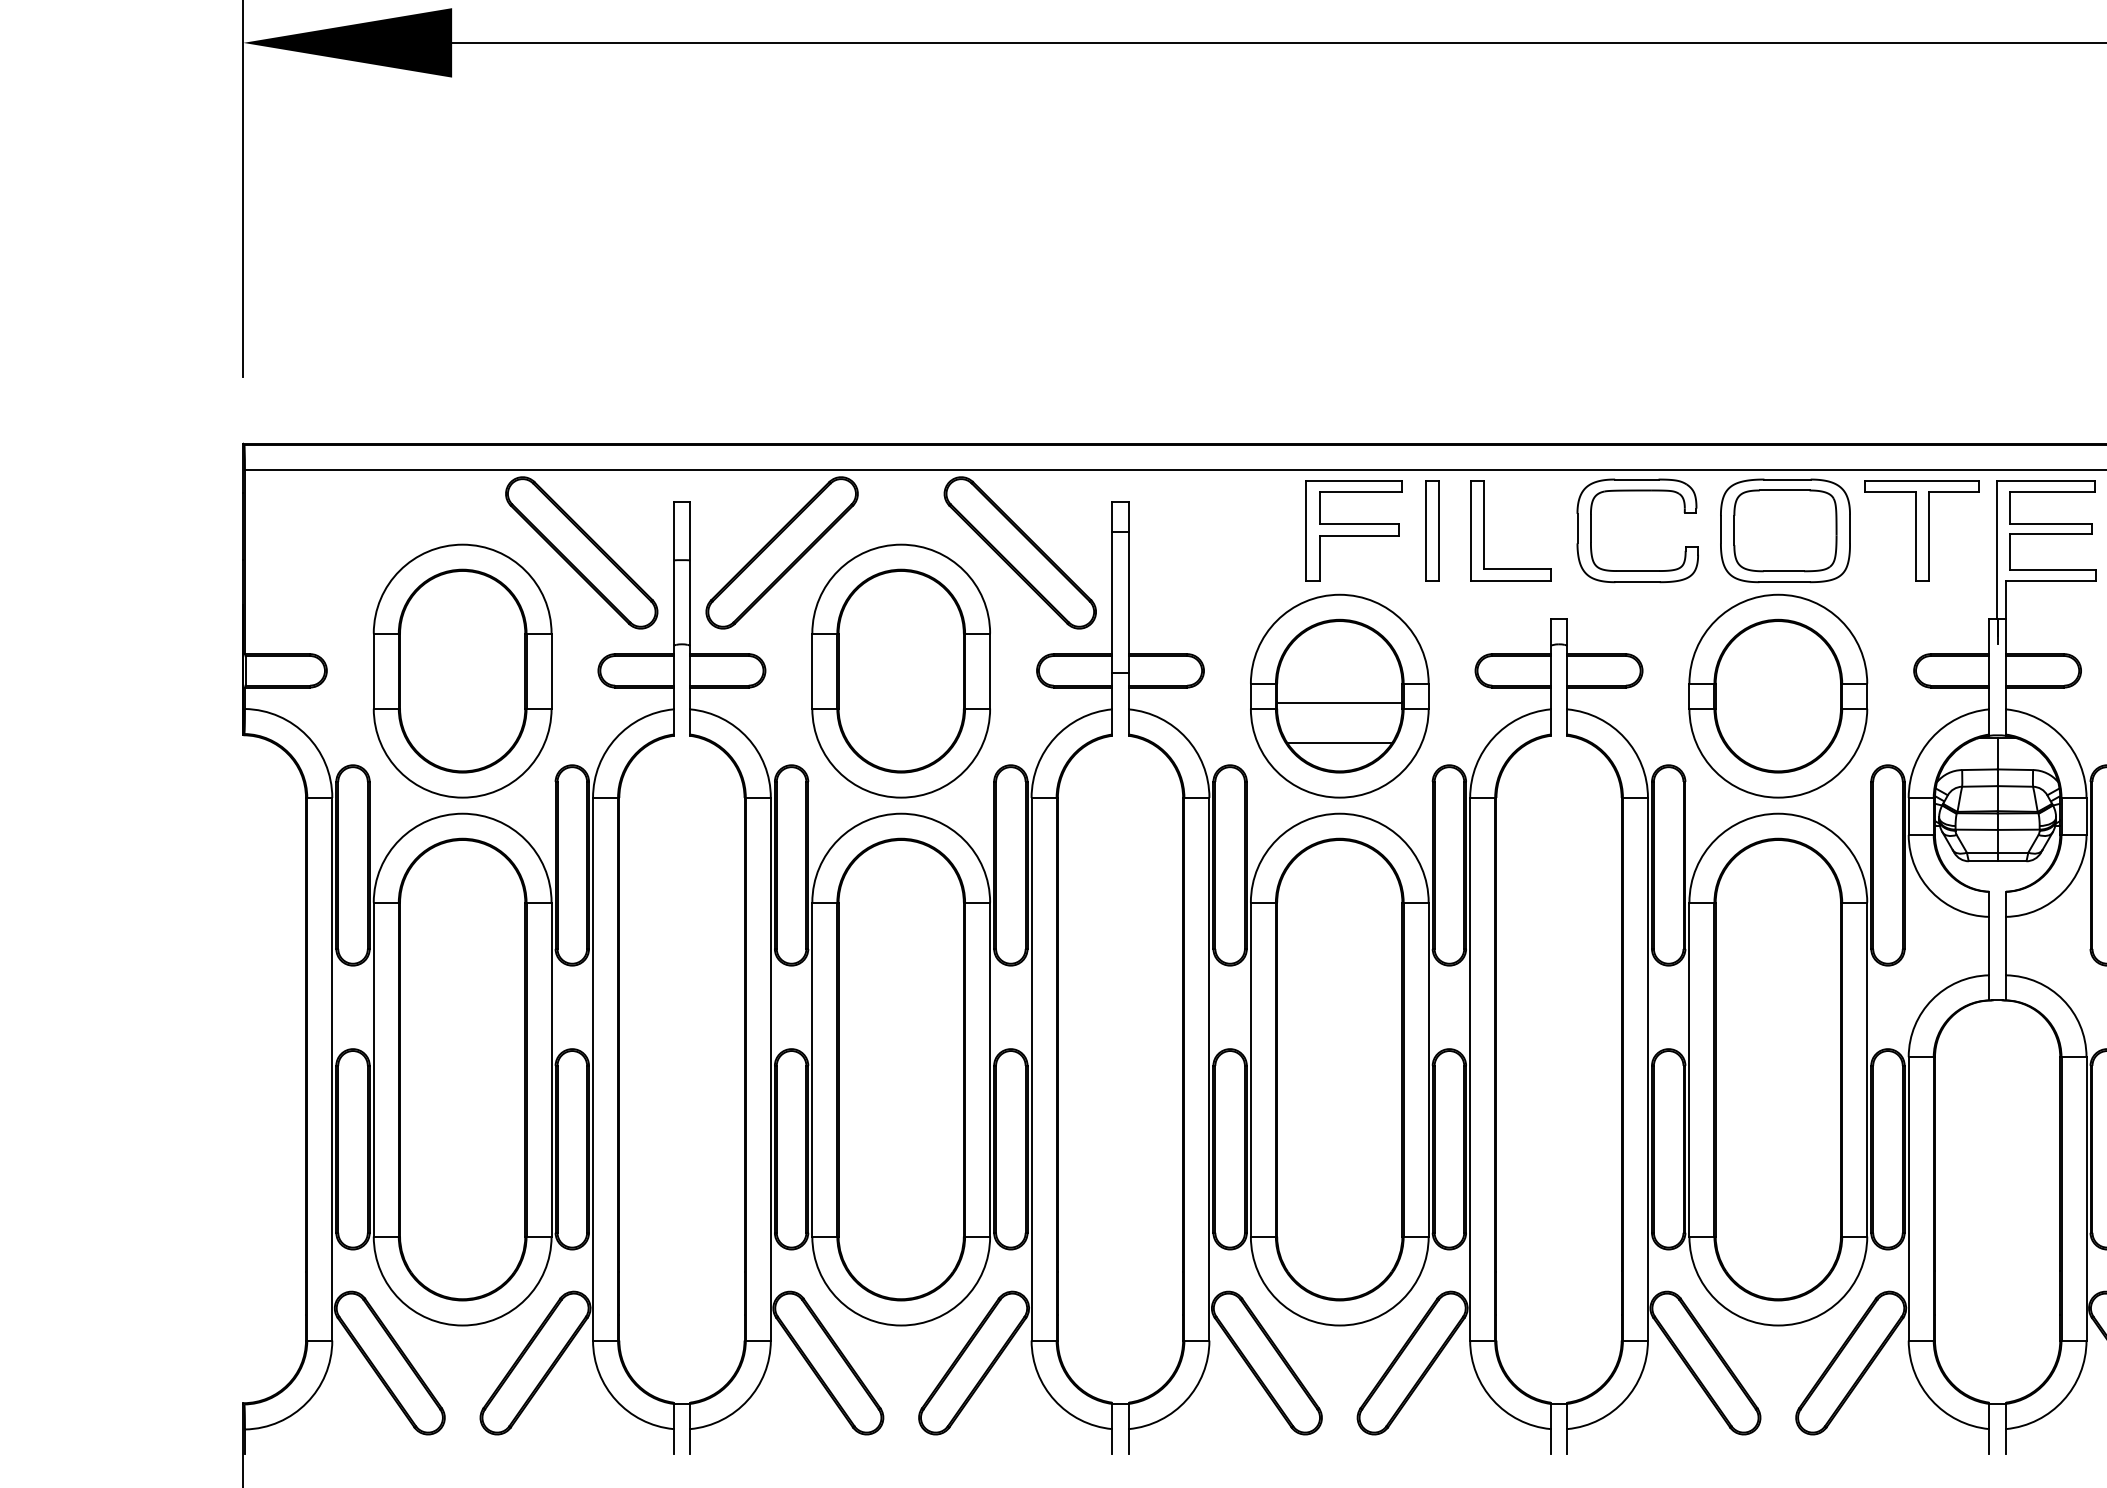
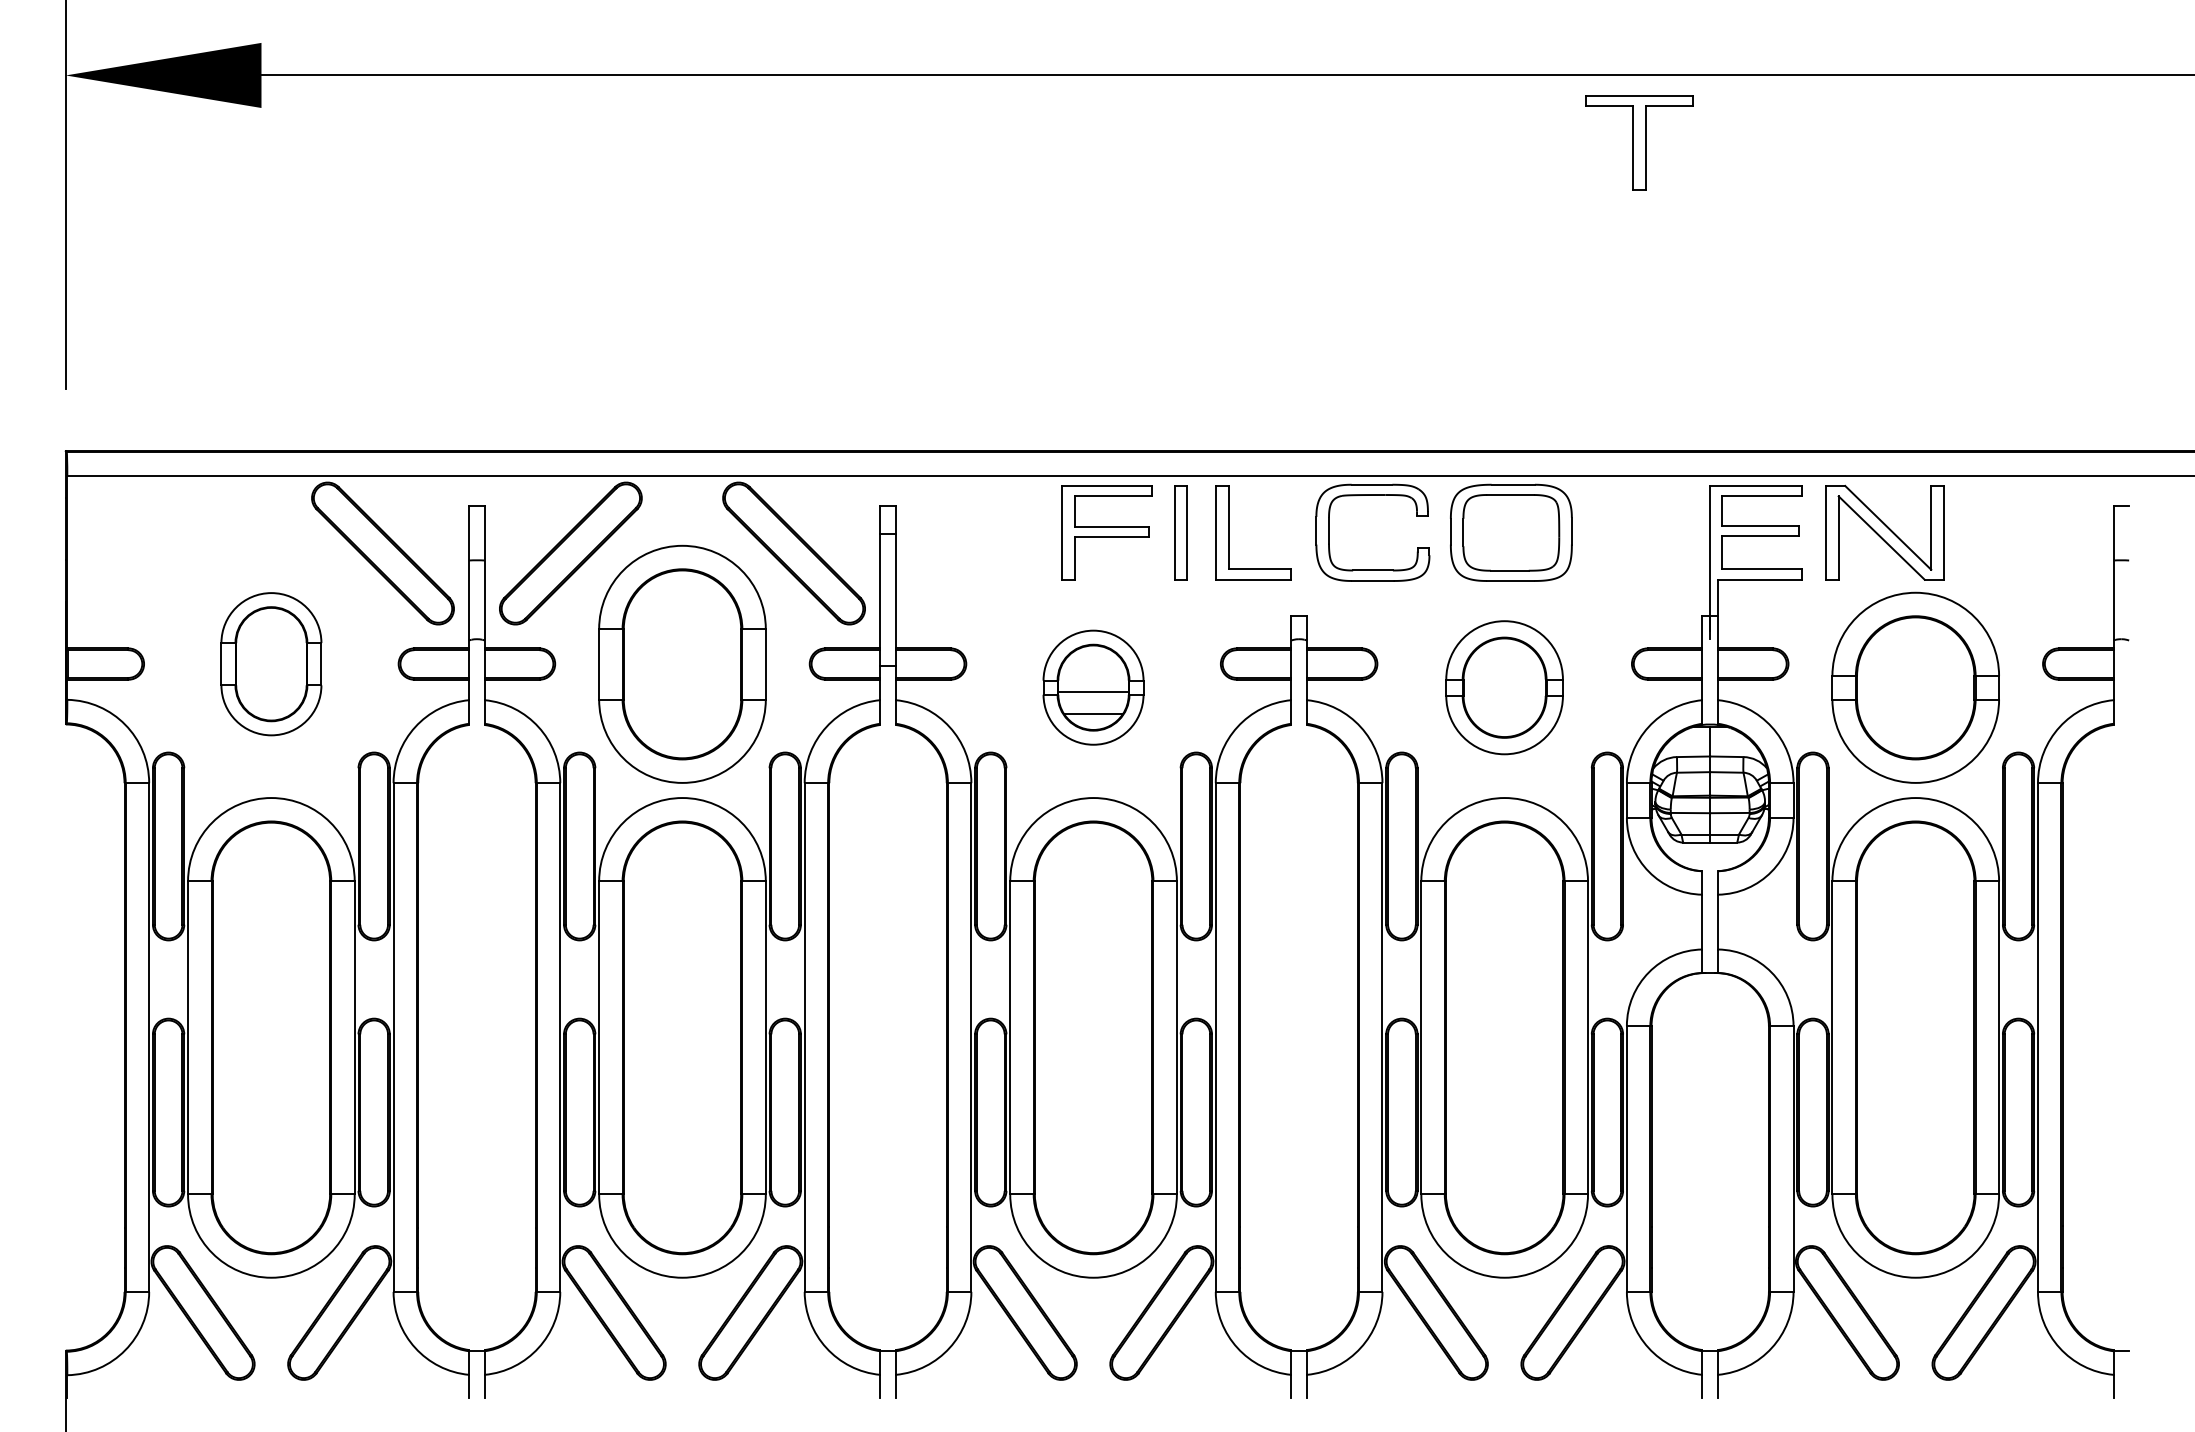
part: (1922, 530) -> (1639, 142), moved
part: (462, 670) -> (271, 663), size x0.6
part: (1339, 695) -> (1093, 687), size x0.6
part: (1778, 695) -> (1504, 687), size x0.7

